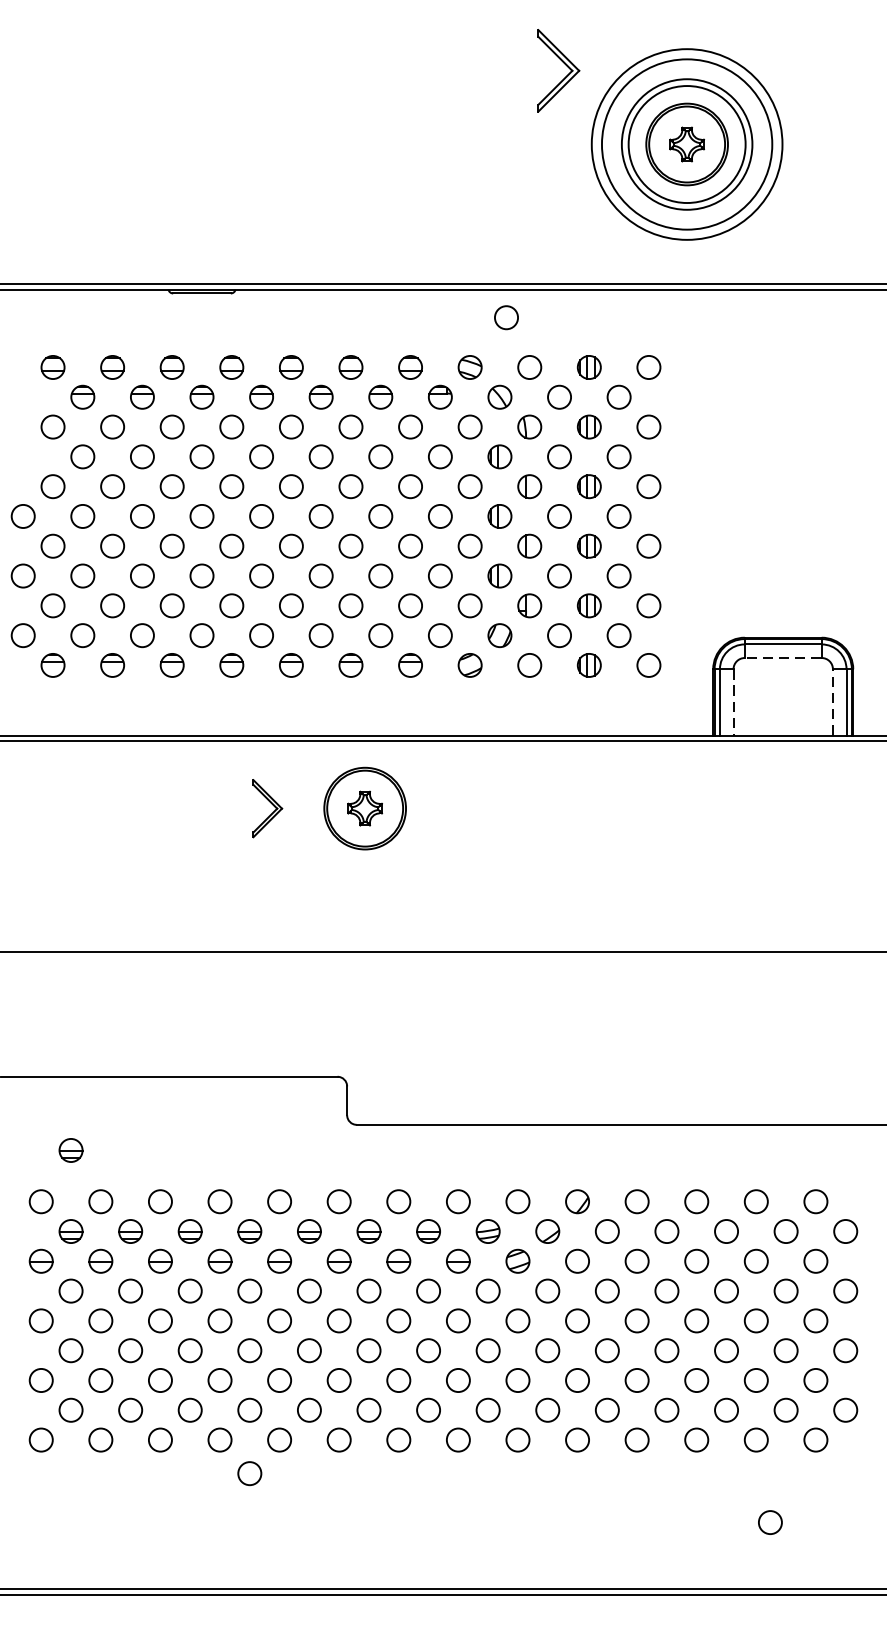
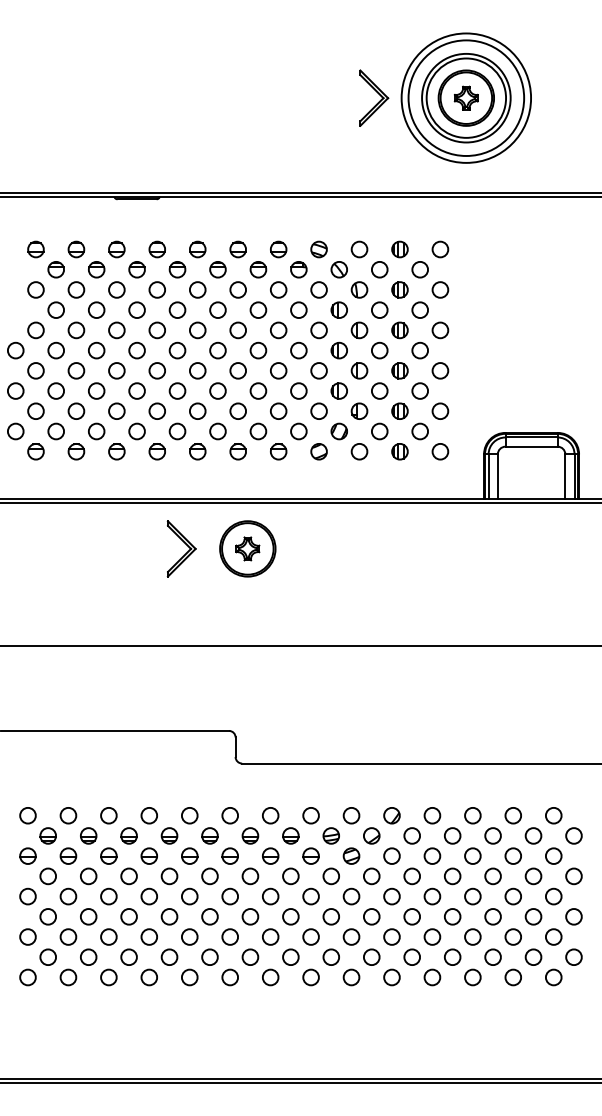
part: (559, 69) -> (374, 97), moved
circle: (506, 317) -> (343, 215), removed
line: (783, 657) -> (531, 446), dashed -> solid
line: (733, 701) -> (497, 476), dashed -> solid
line: (833, 701) -> (565, 476), dashed -> solid
part: (267, 808) -> (181, 548), size x1.43
part: (69, 1149) -> (47, 780), removed
circle: (249, 1472) -> (169, 999), removed
circle: (769, 1522) -> (522, 1033), removed

